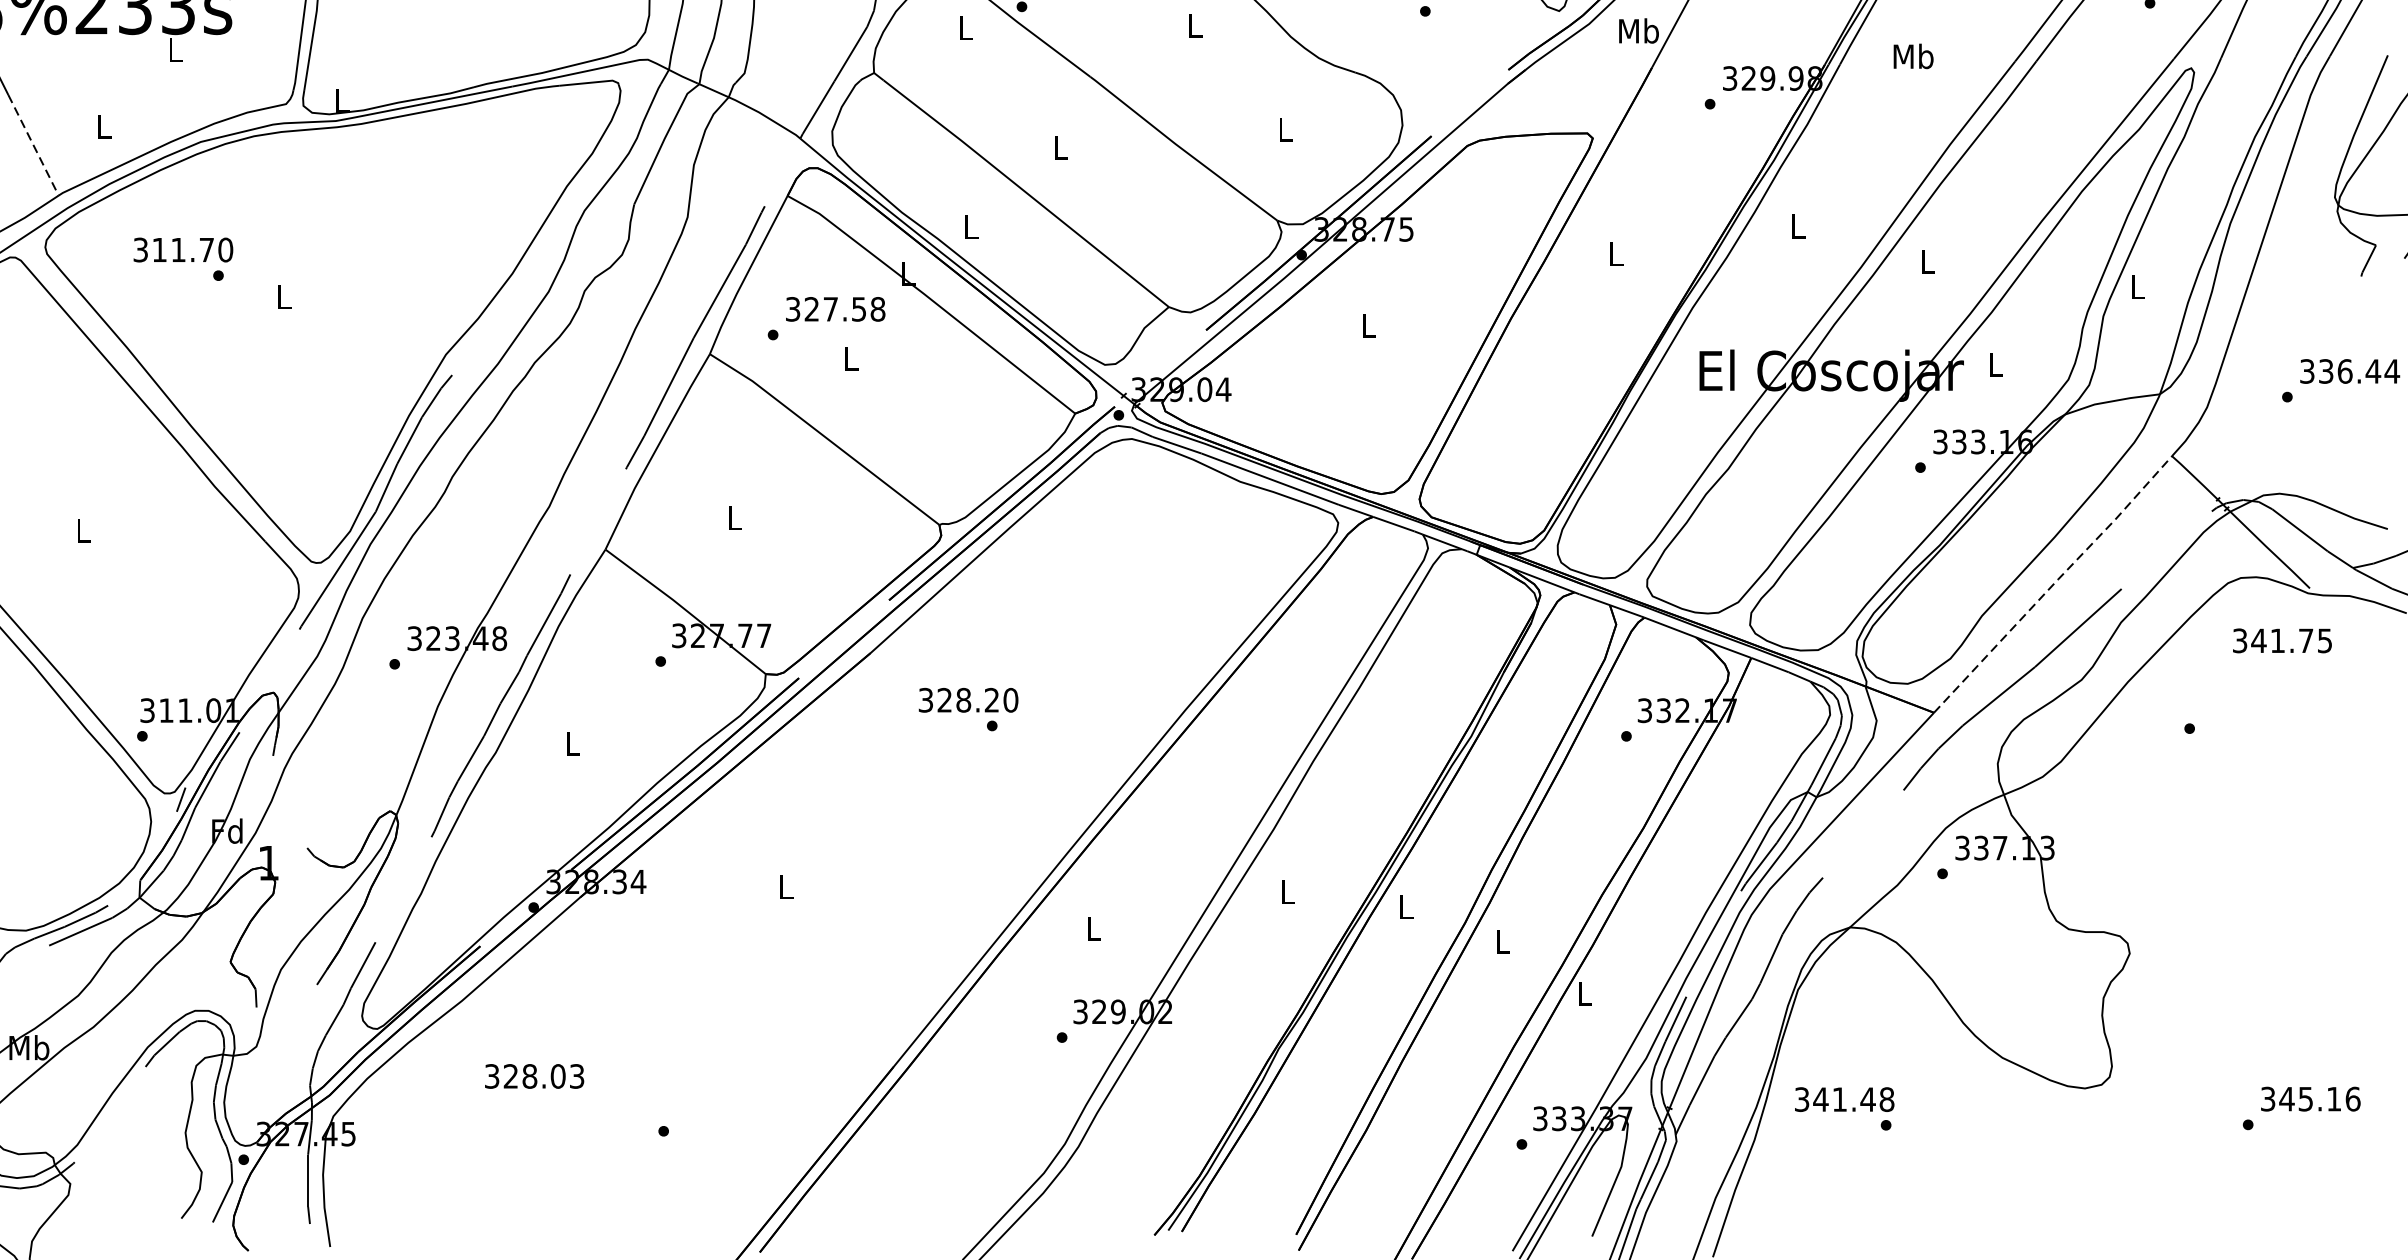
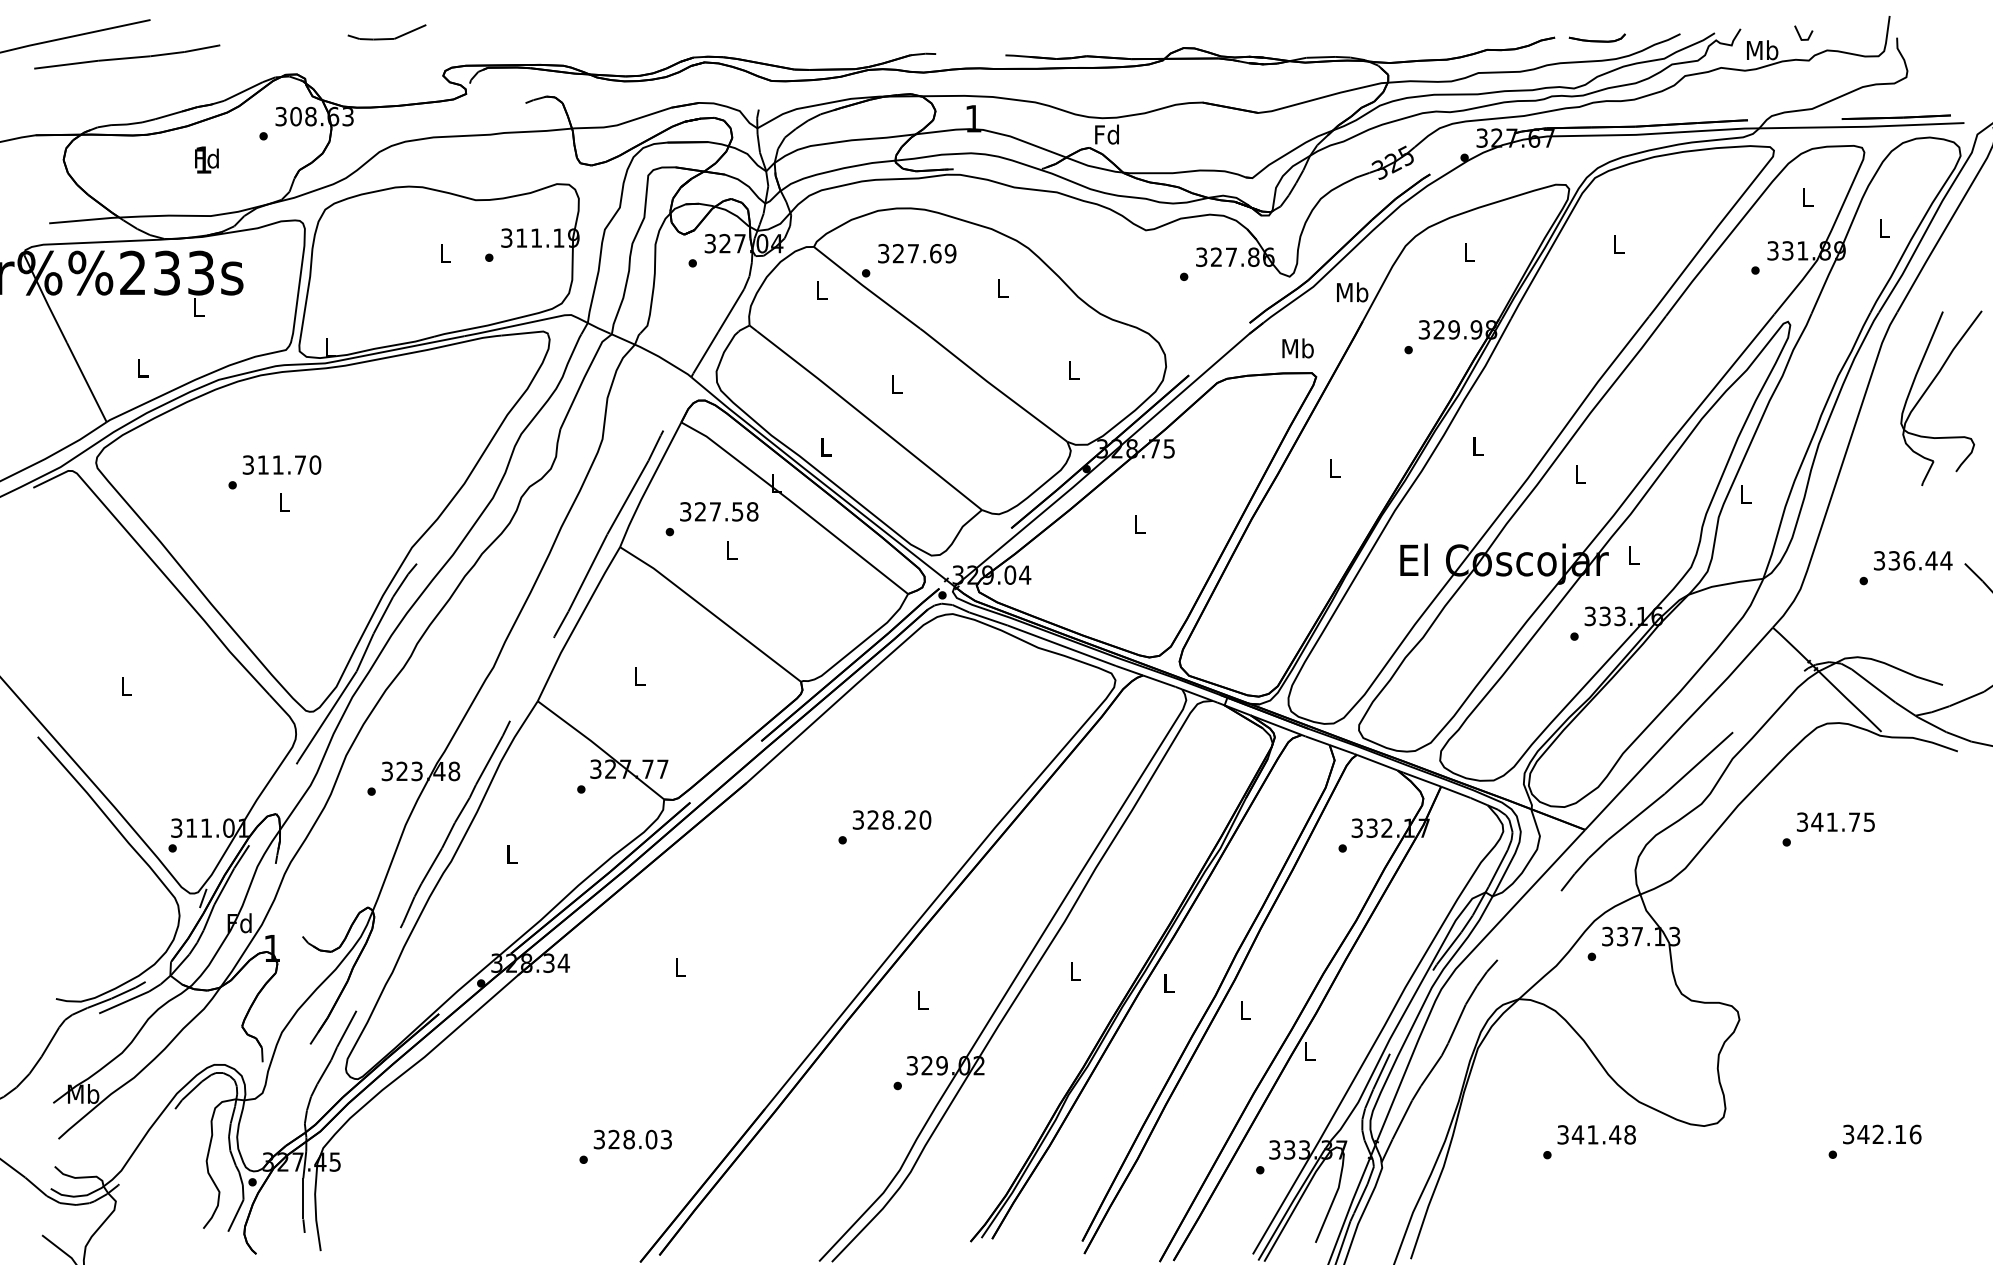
text: (1912, 56) -> (1297, 348), moved
line: (34, 145) -> (87, 382), dashed -> solid
text: (182, 249) -> (281, 464), moved
line: (2054, 582) -> (1680, 727), dashed -> solid
text: (2281, 639) -> (1835, 821), moved
text: (967, 699) -> (891, 819), moved
text: (534, 1076) -> (632, 1139), moved
text: (1844, 1099) -> (1596, 1134), moved
text: (2304, 1099) -> (1877, 1134), 345.16 -> 342.16

